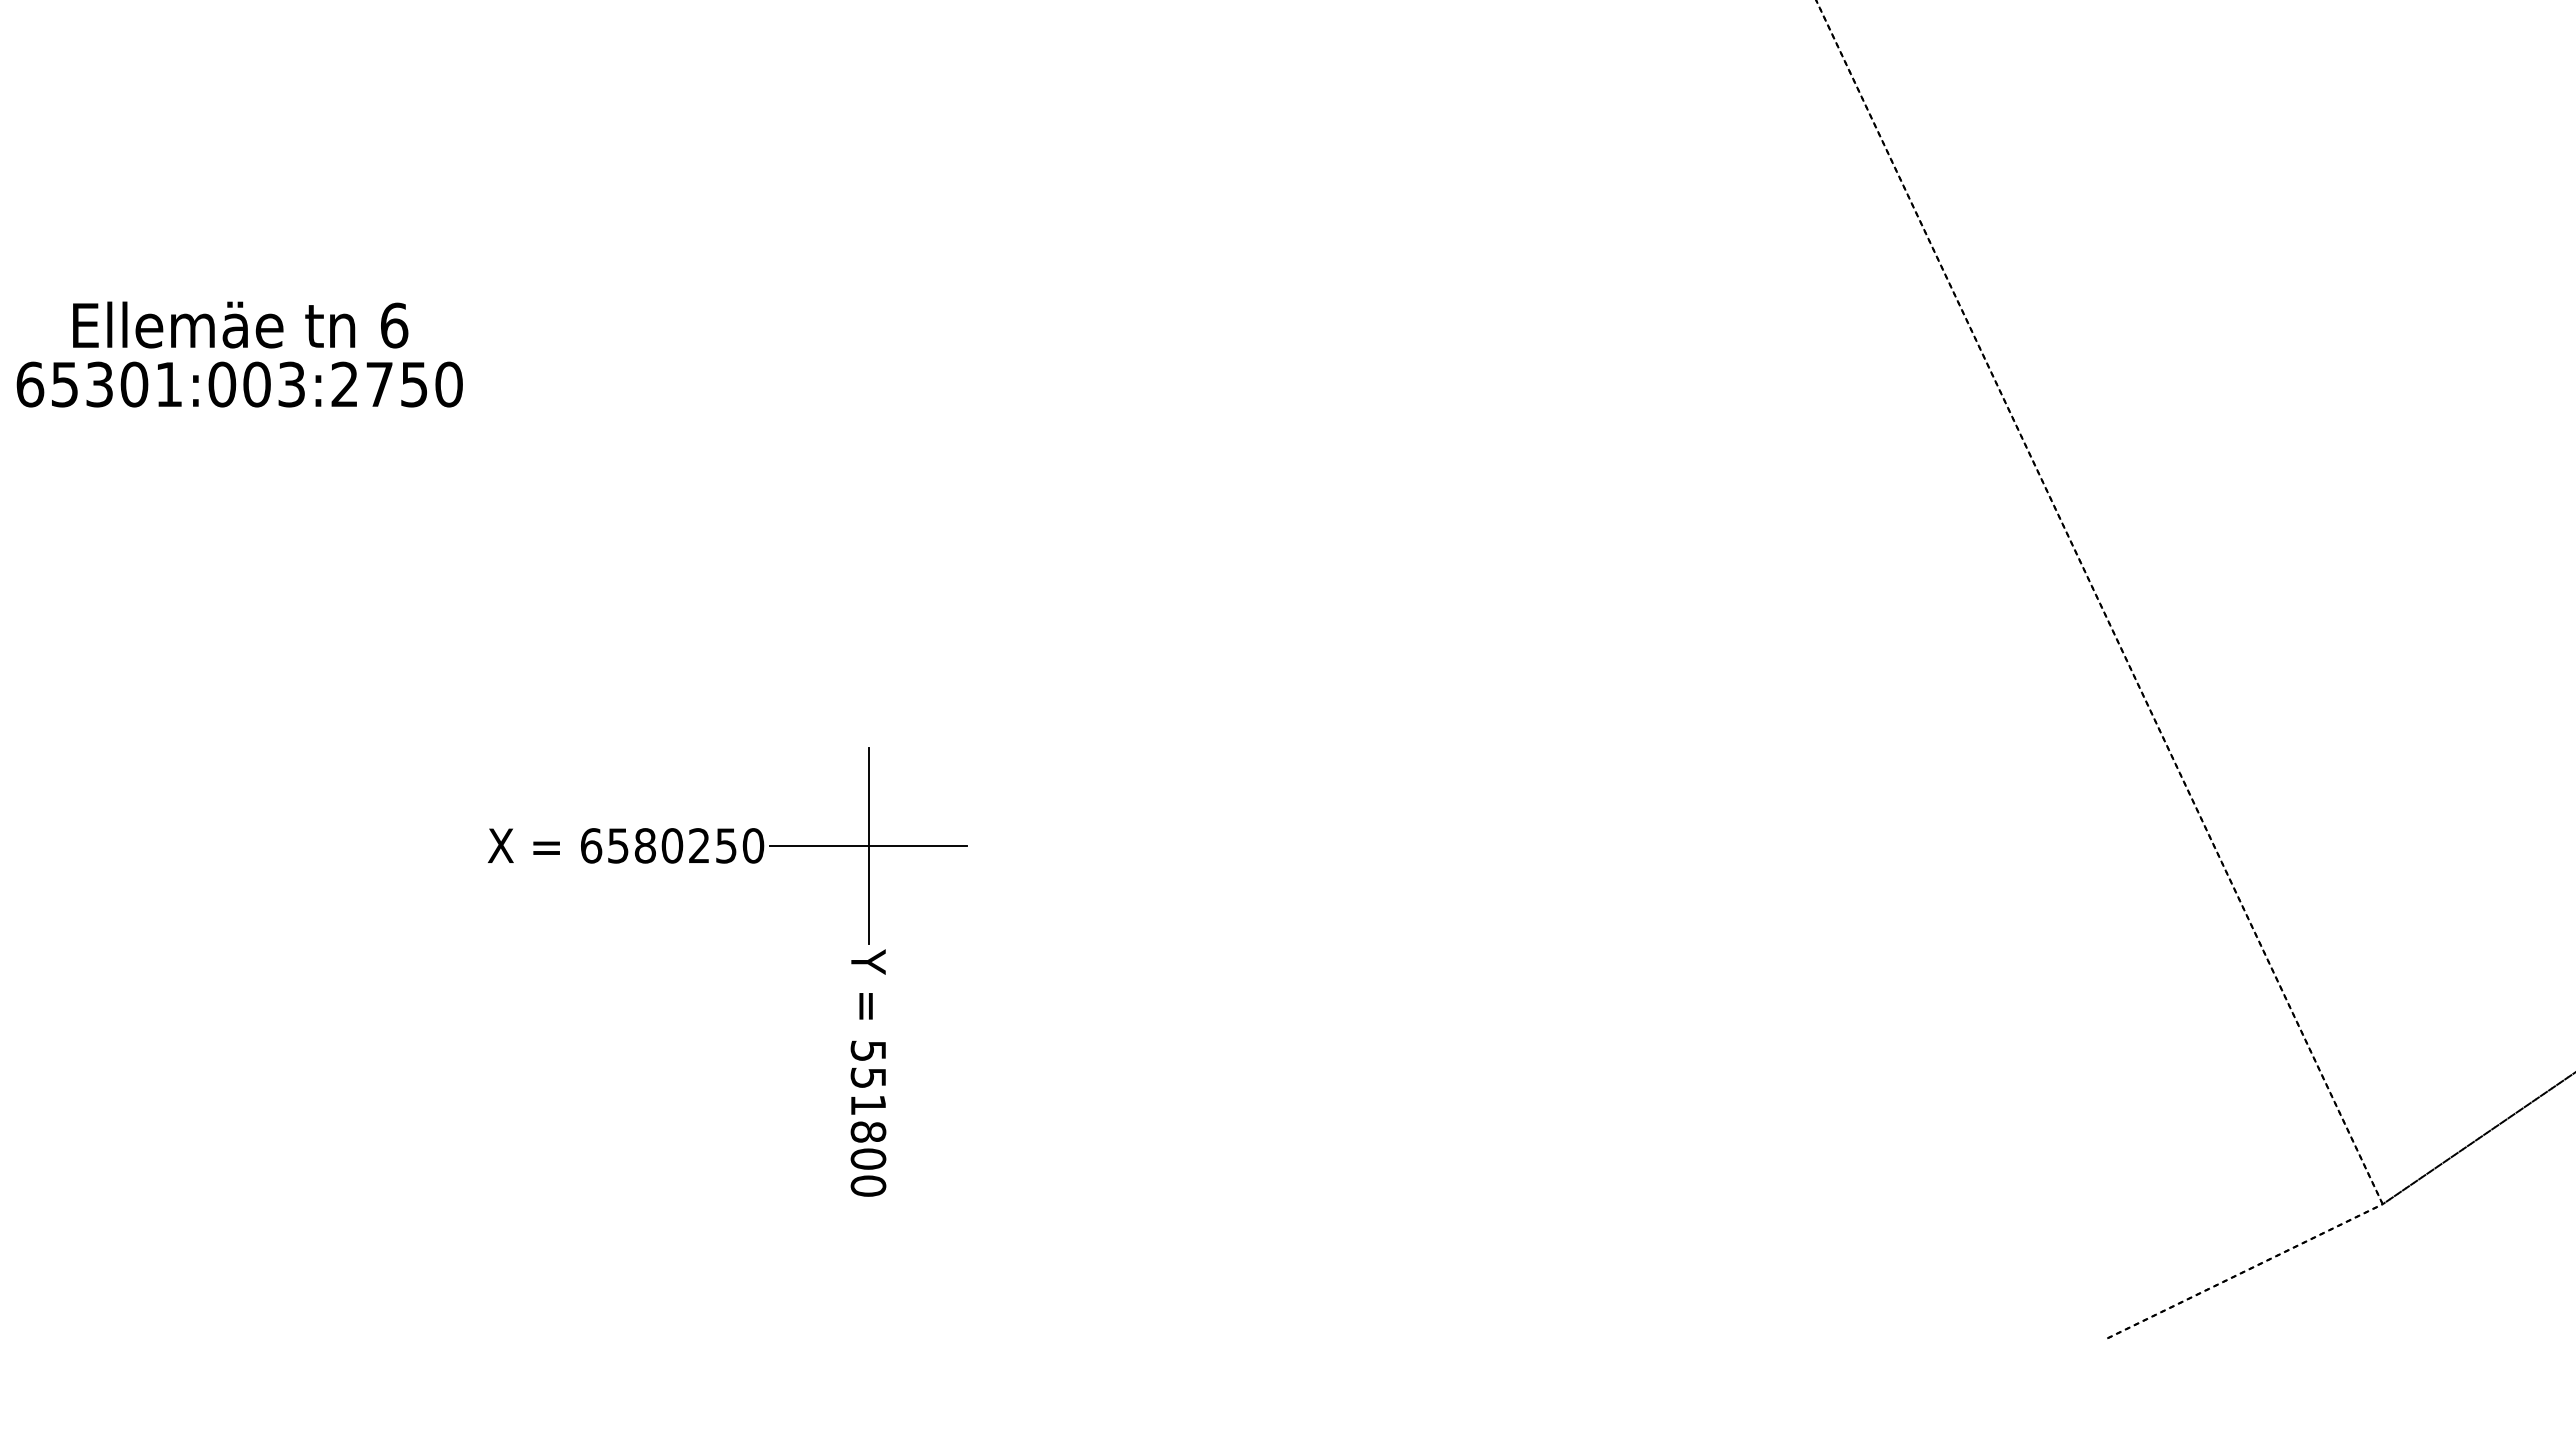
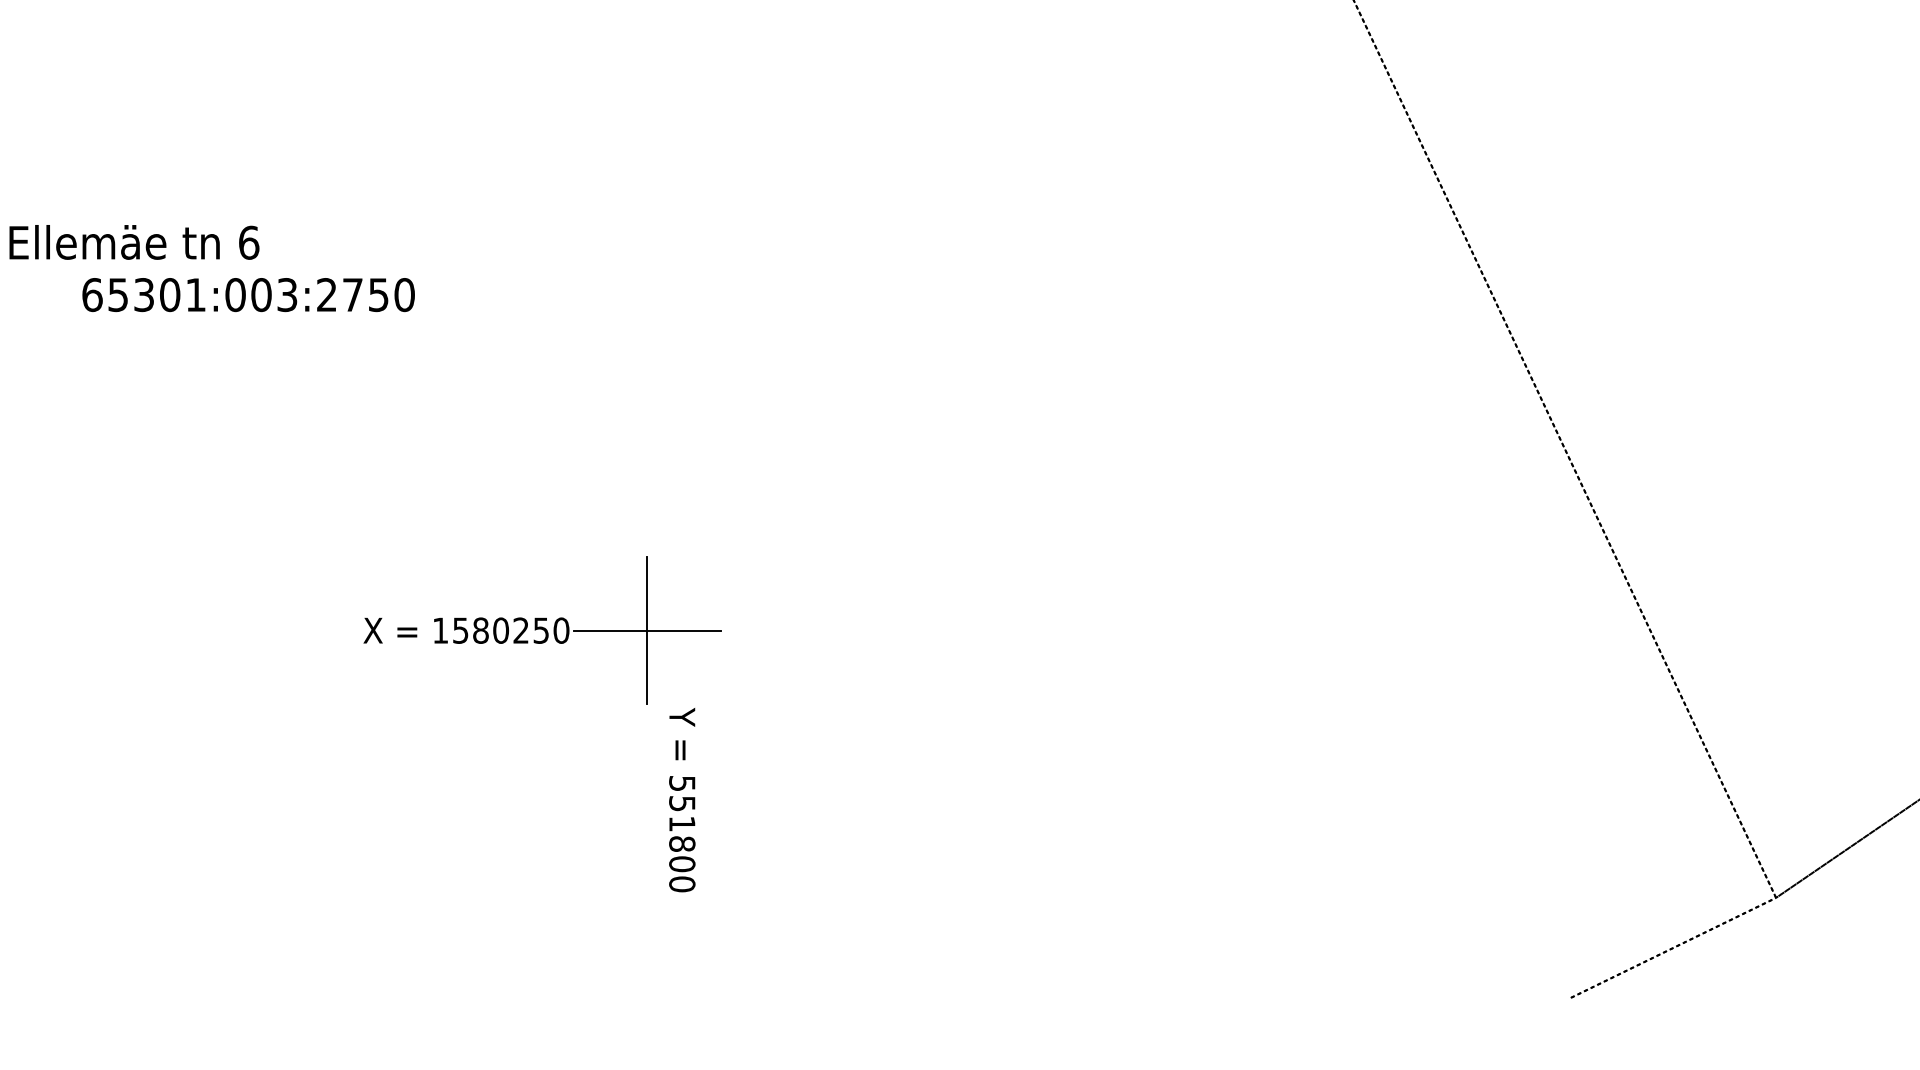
text: (240, 324) -> (134, 242), moved
text: (239, 384) -> (248, 294), moved
text: (591, 845) -> (440, 630), 6580250 -> 1580250
text: (868, 1072) -> (682, 799), moved

